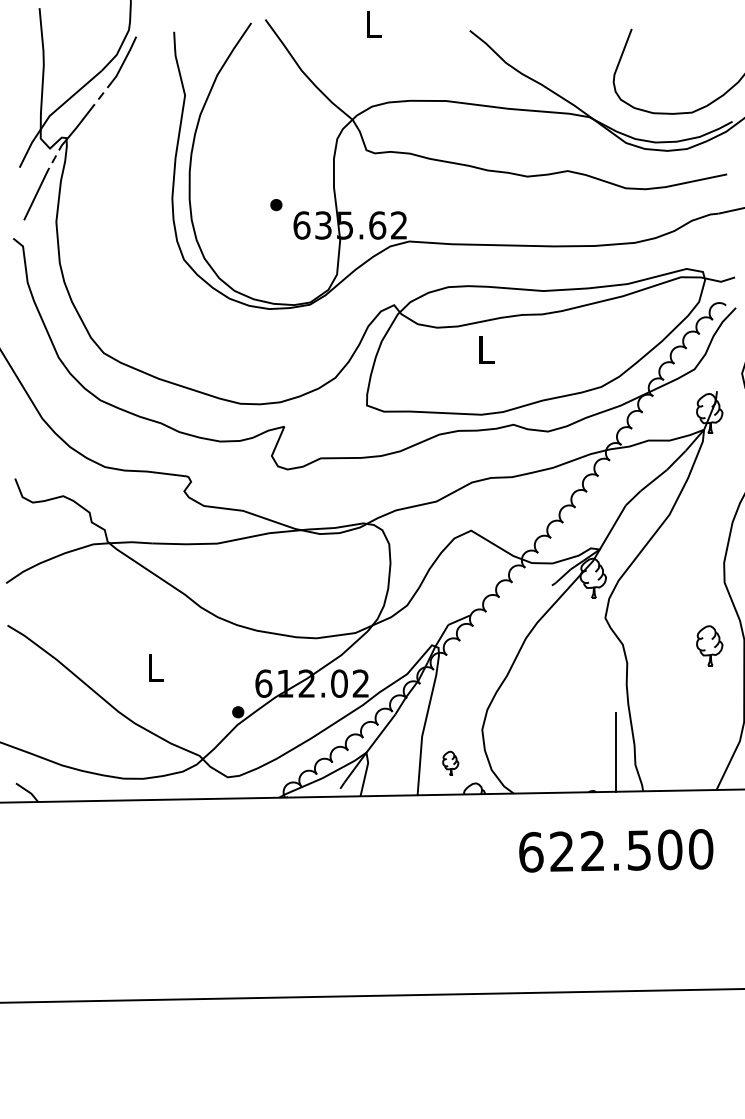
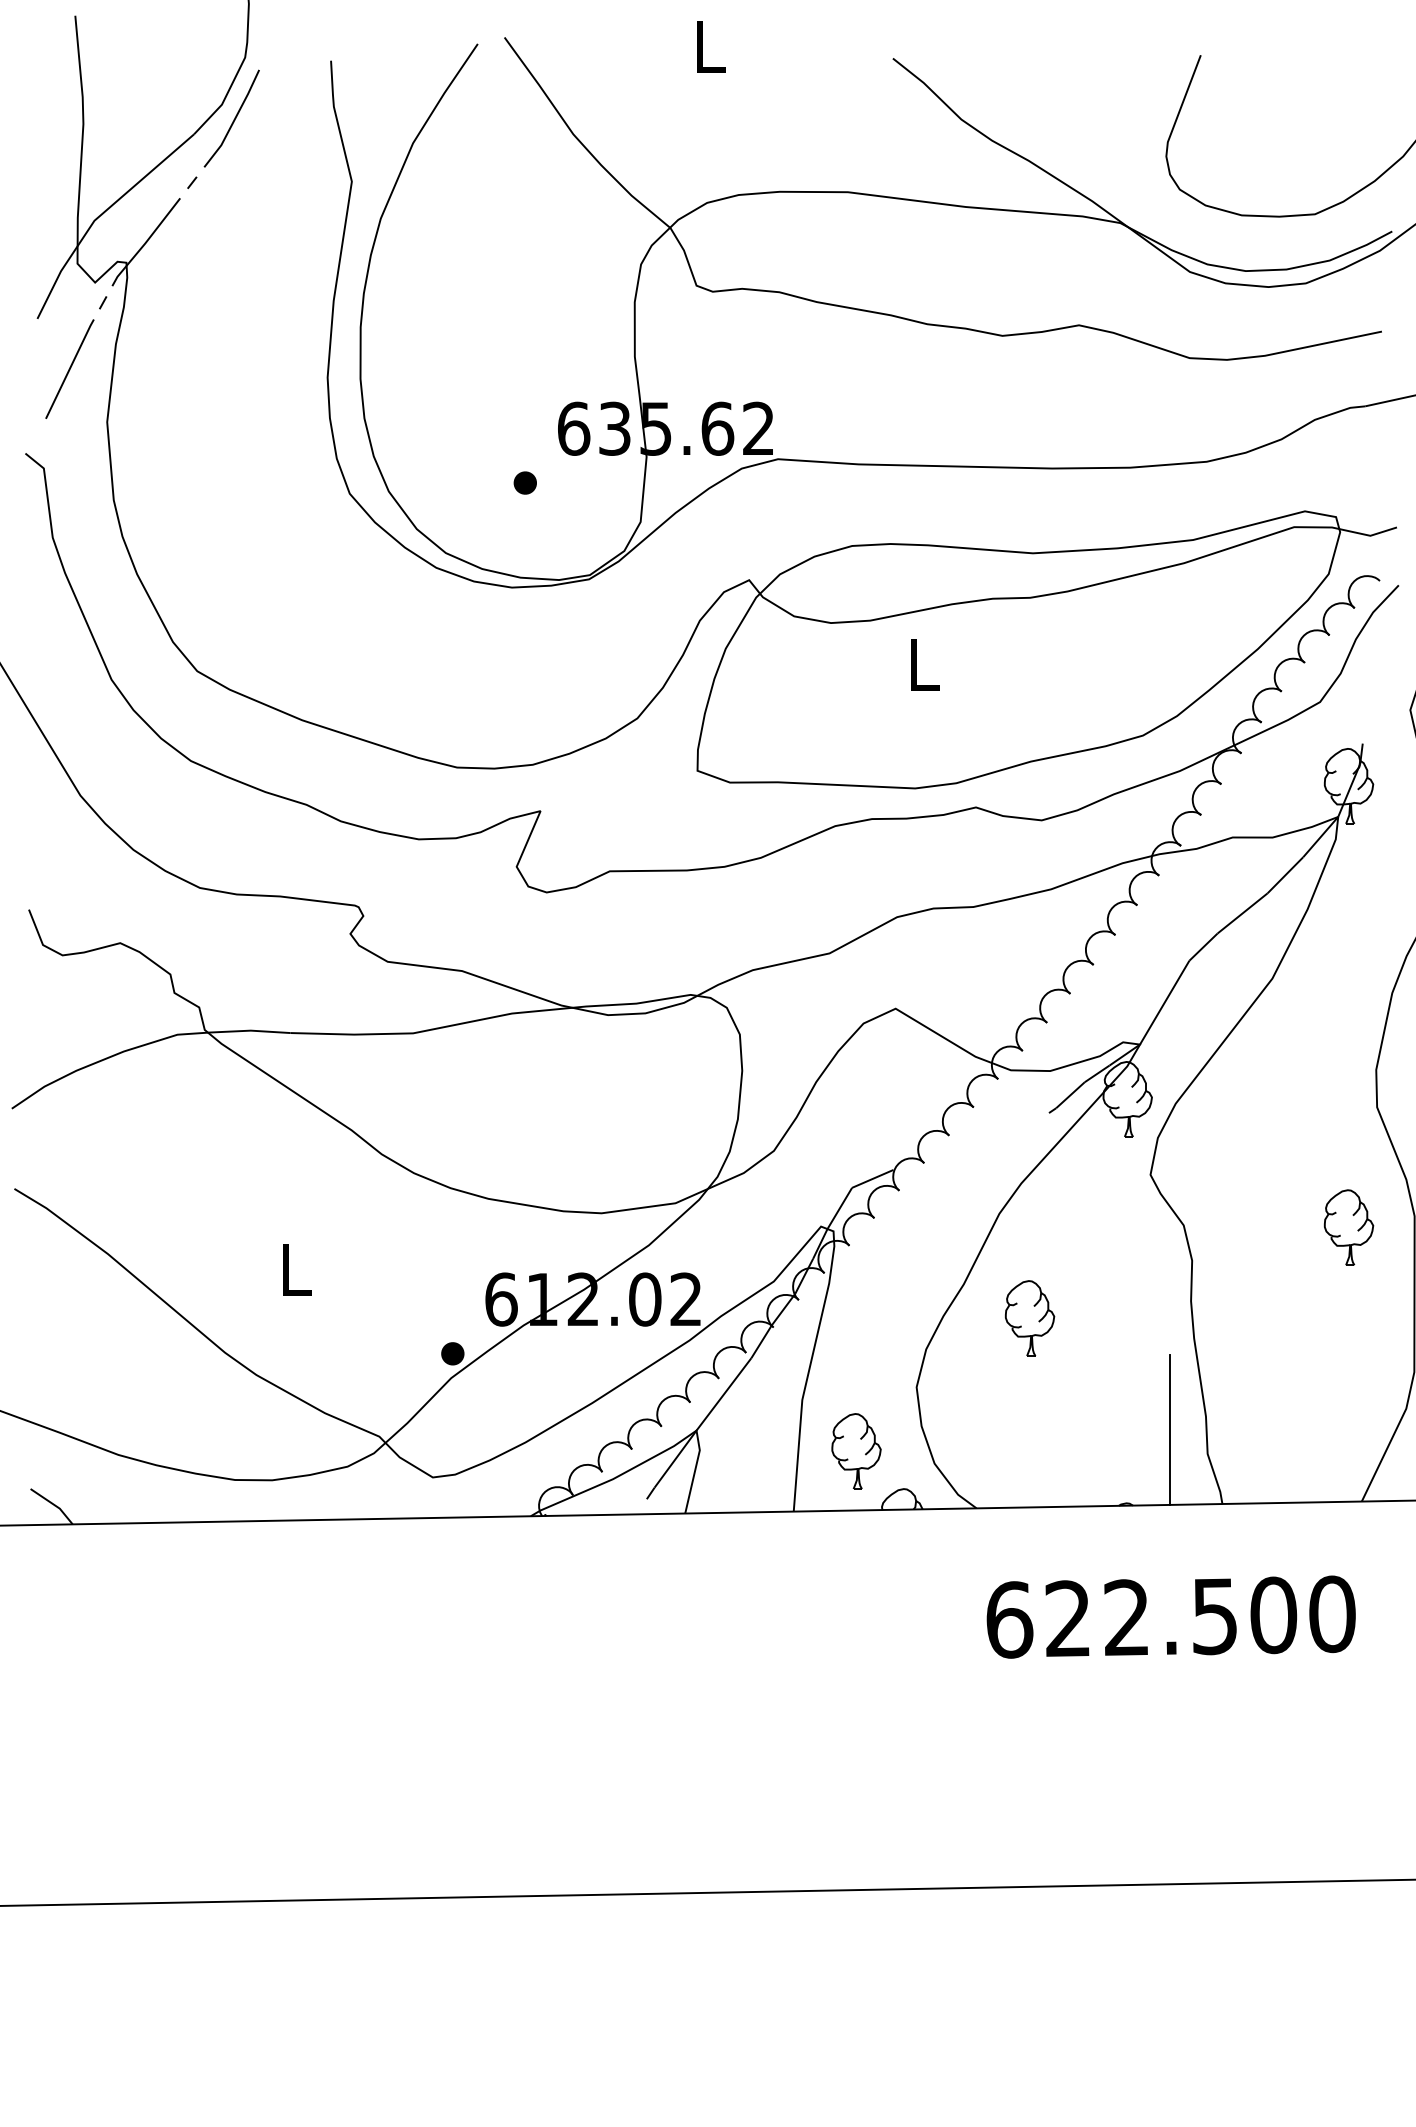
part: (276, 205) -> (525, 483), moved
part: (541, 693) -> (1029, 1318), added
part: (450, 763) -> (856, 1451), size x1.67

